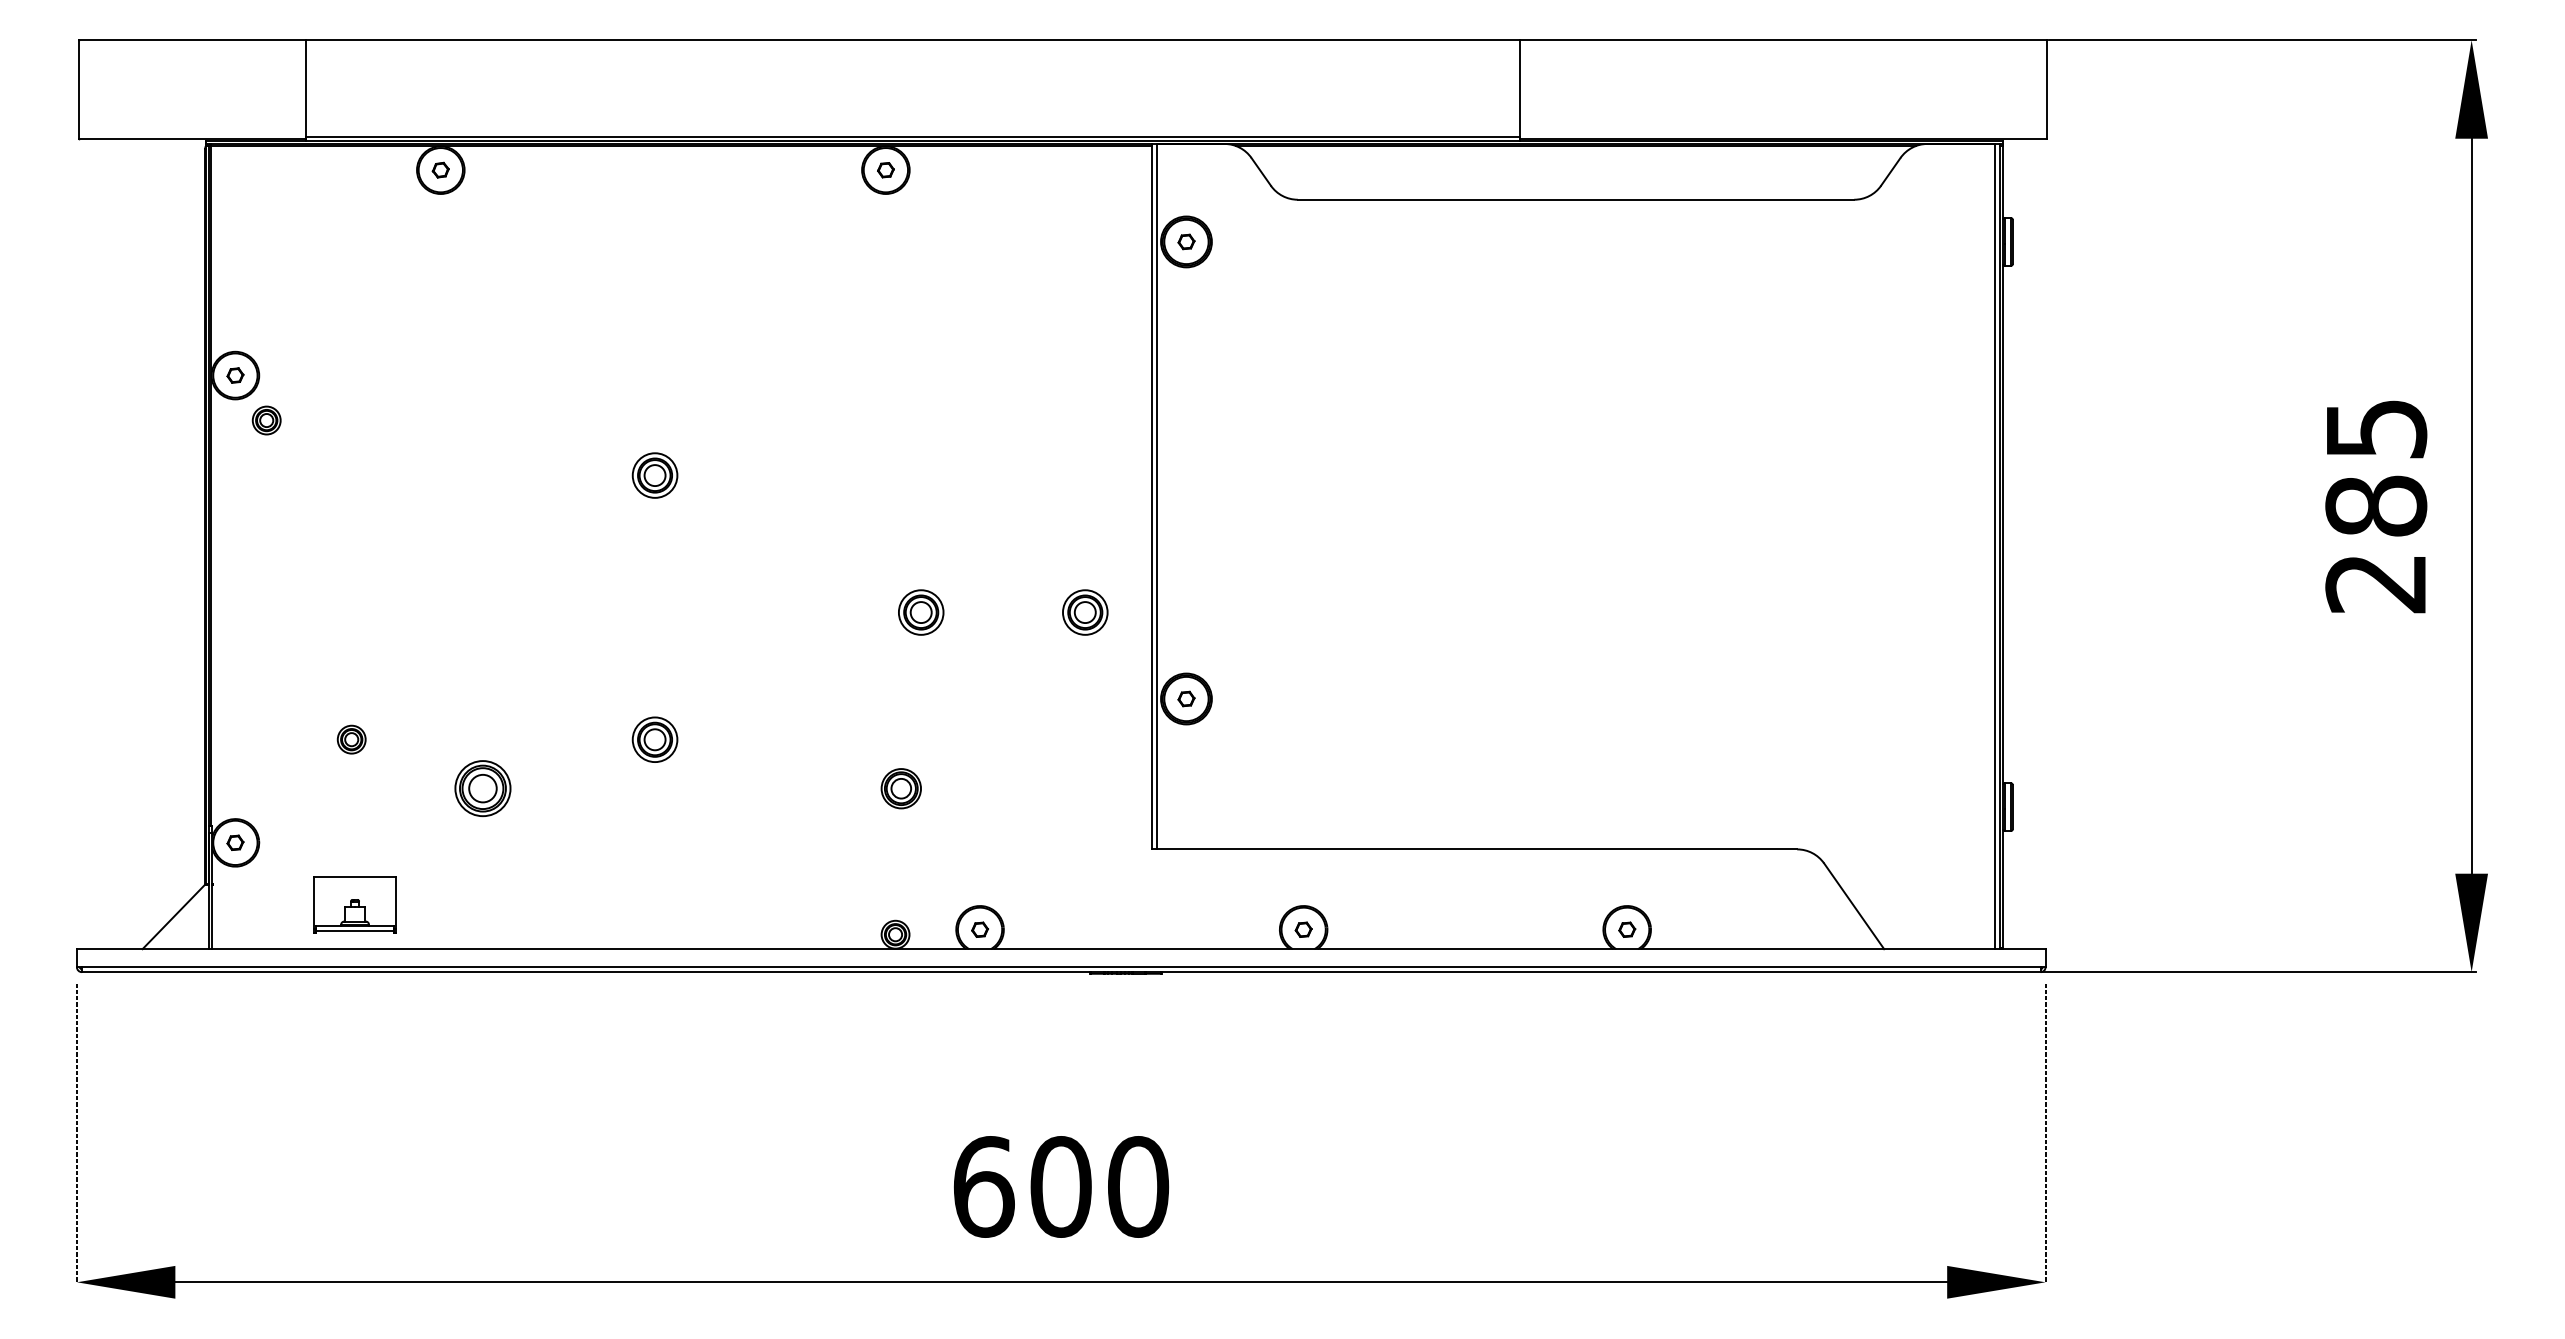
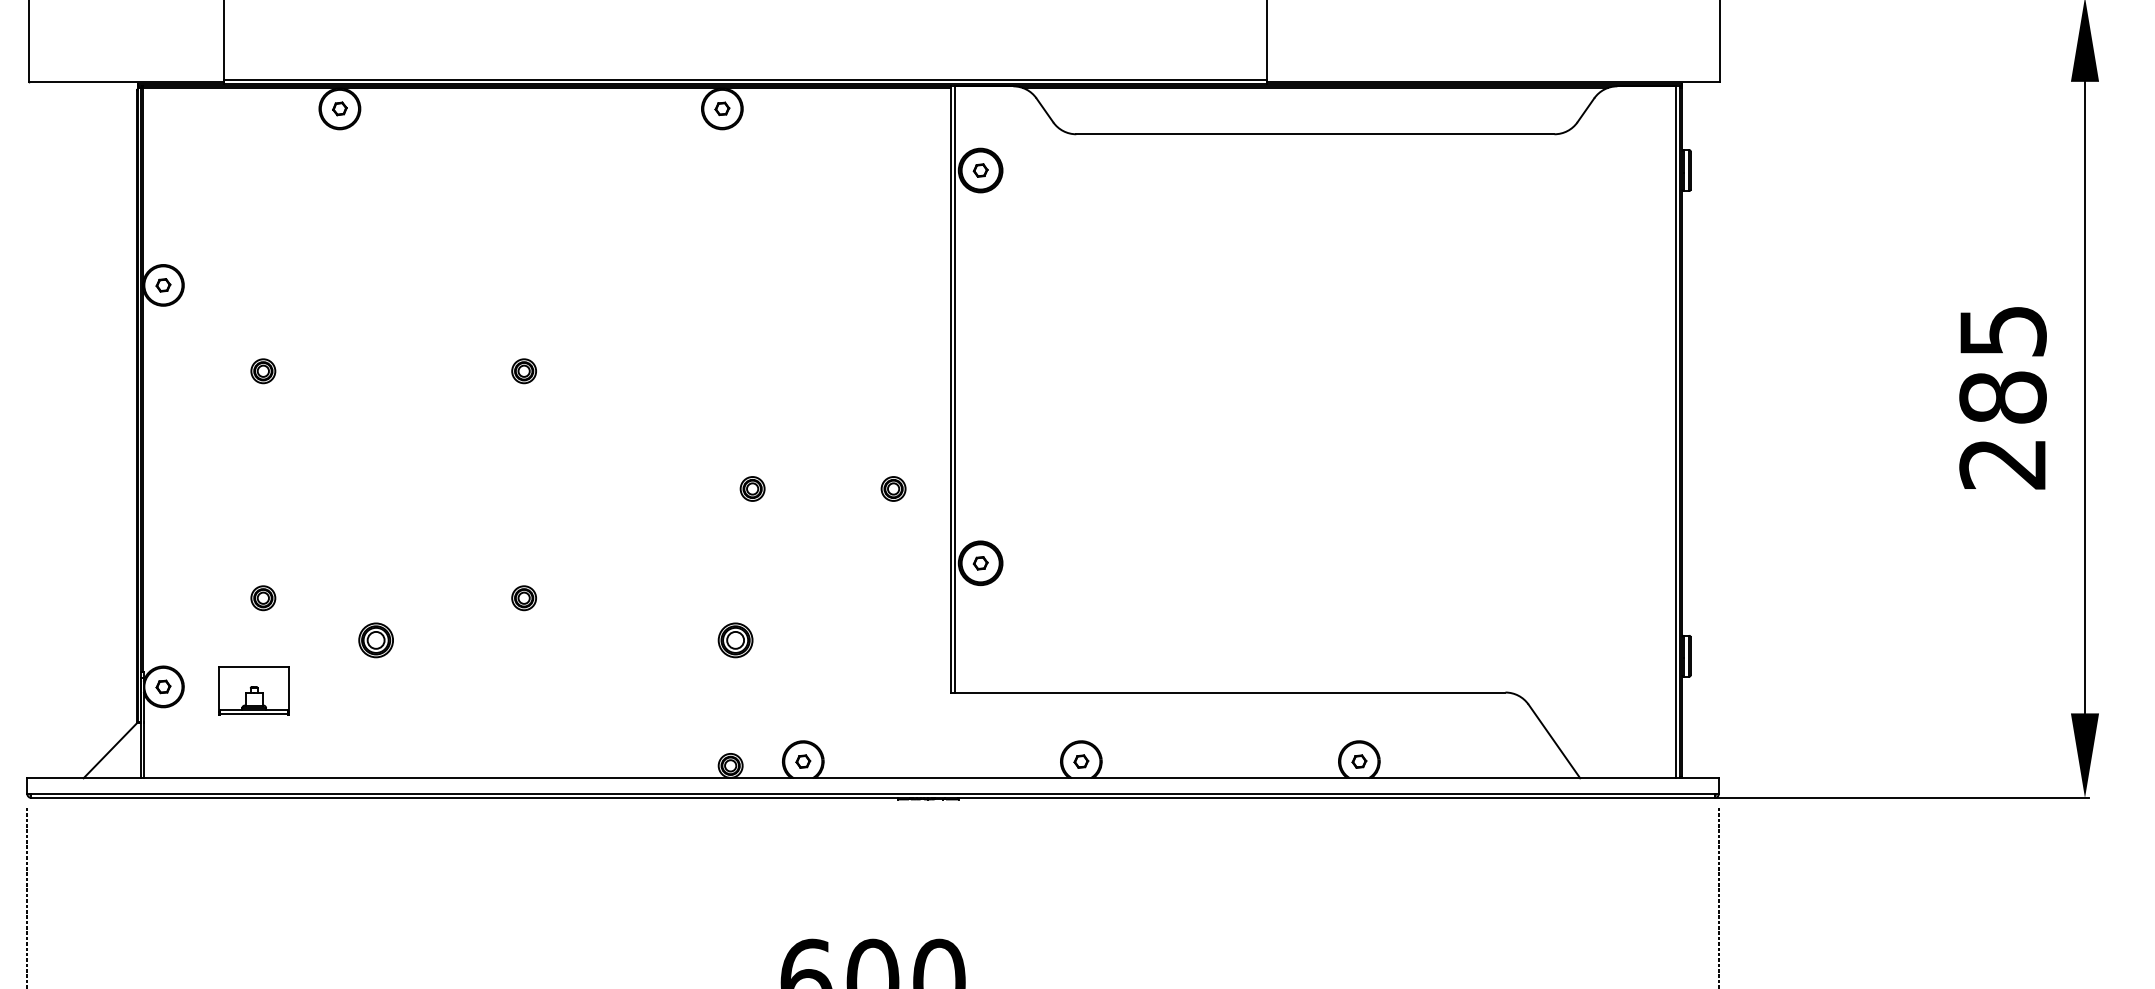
part: (266, 420) -> (263, 371), moved
part: (655, 475) -> (524, 371), size x0.62
part: (920, 612) -> (752, 488), size x0.62
part: (1084, 612) -> (893, 488), size x0.62
part: (655, 739) -> (524, 598), size x0.62
part: (482, 788) -> (375, 640), size x0.71
part: (354, 904) -> (253, 690), moved

